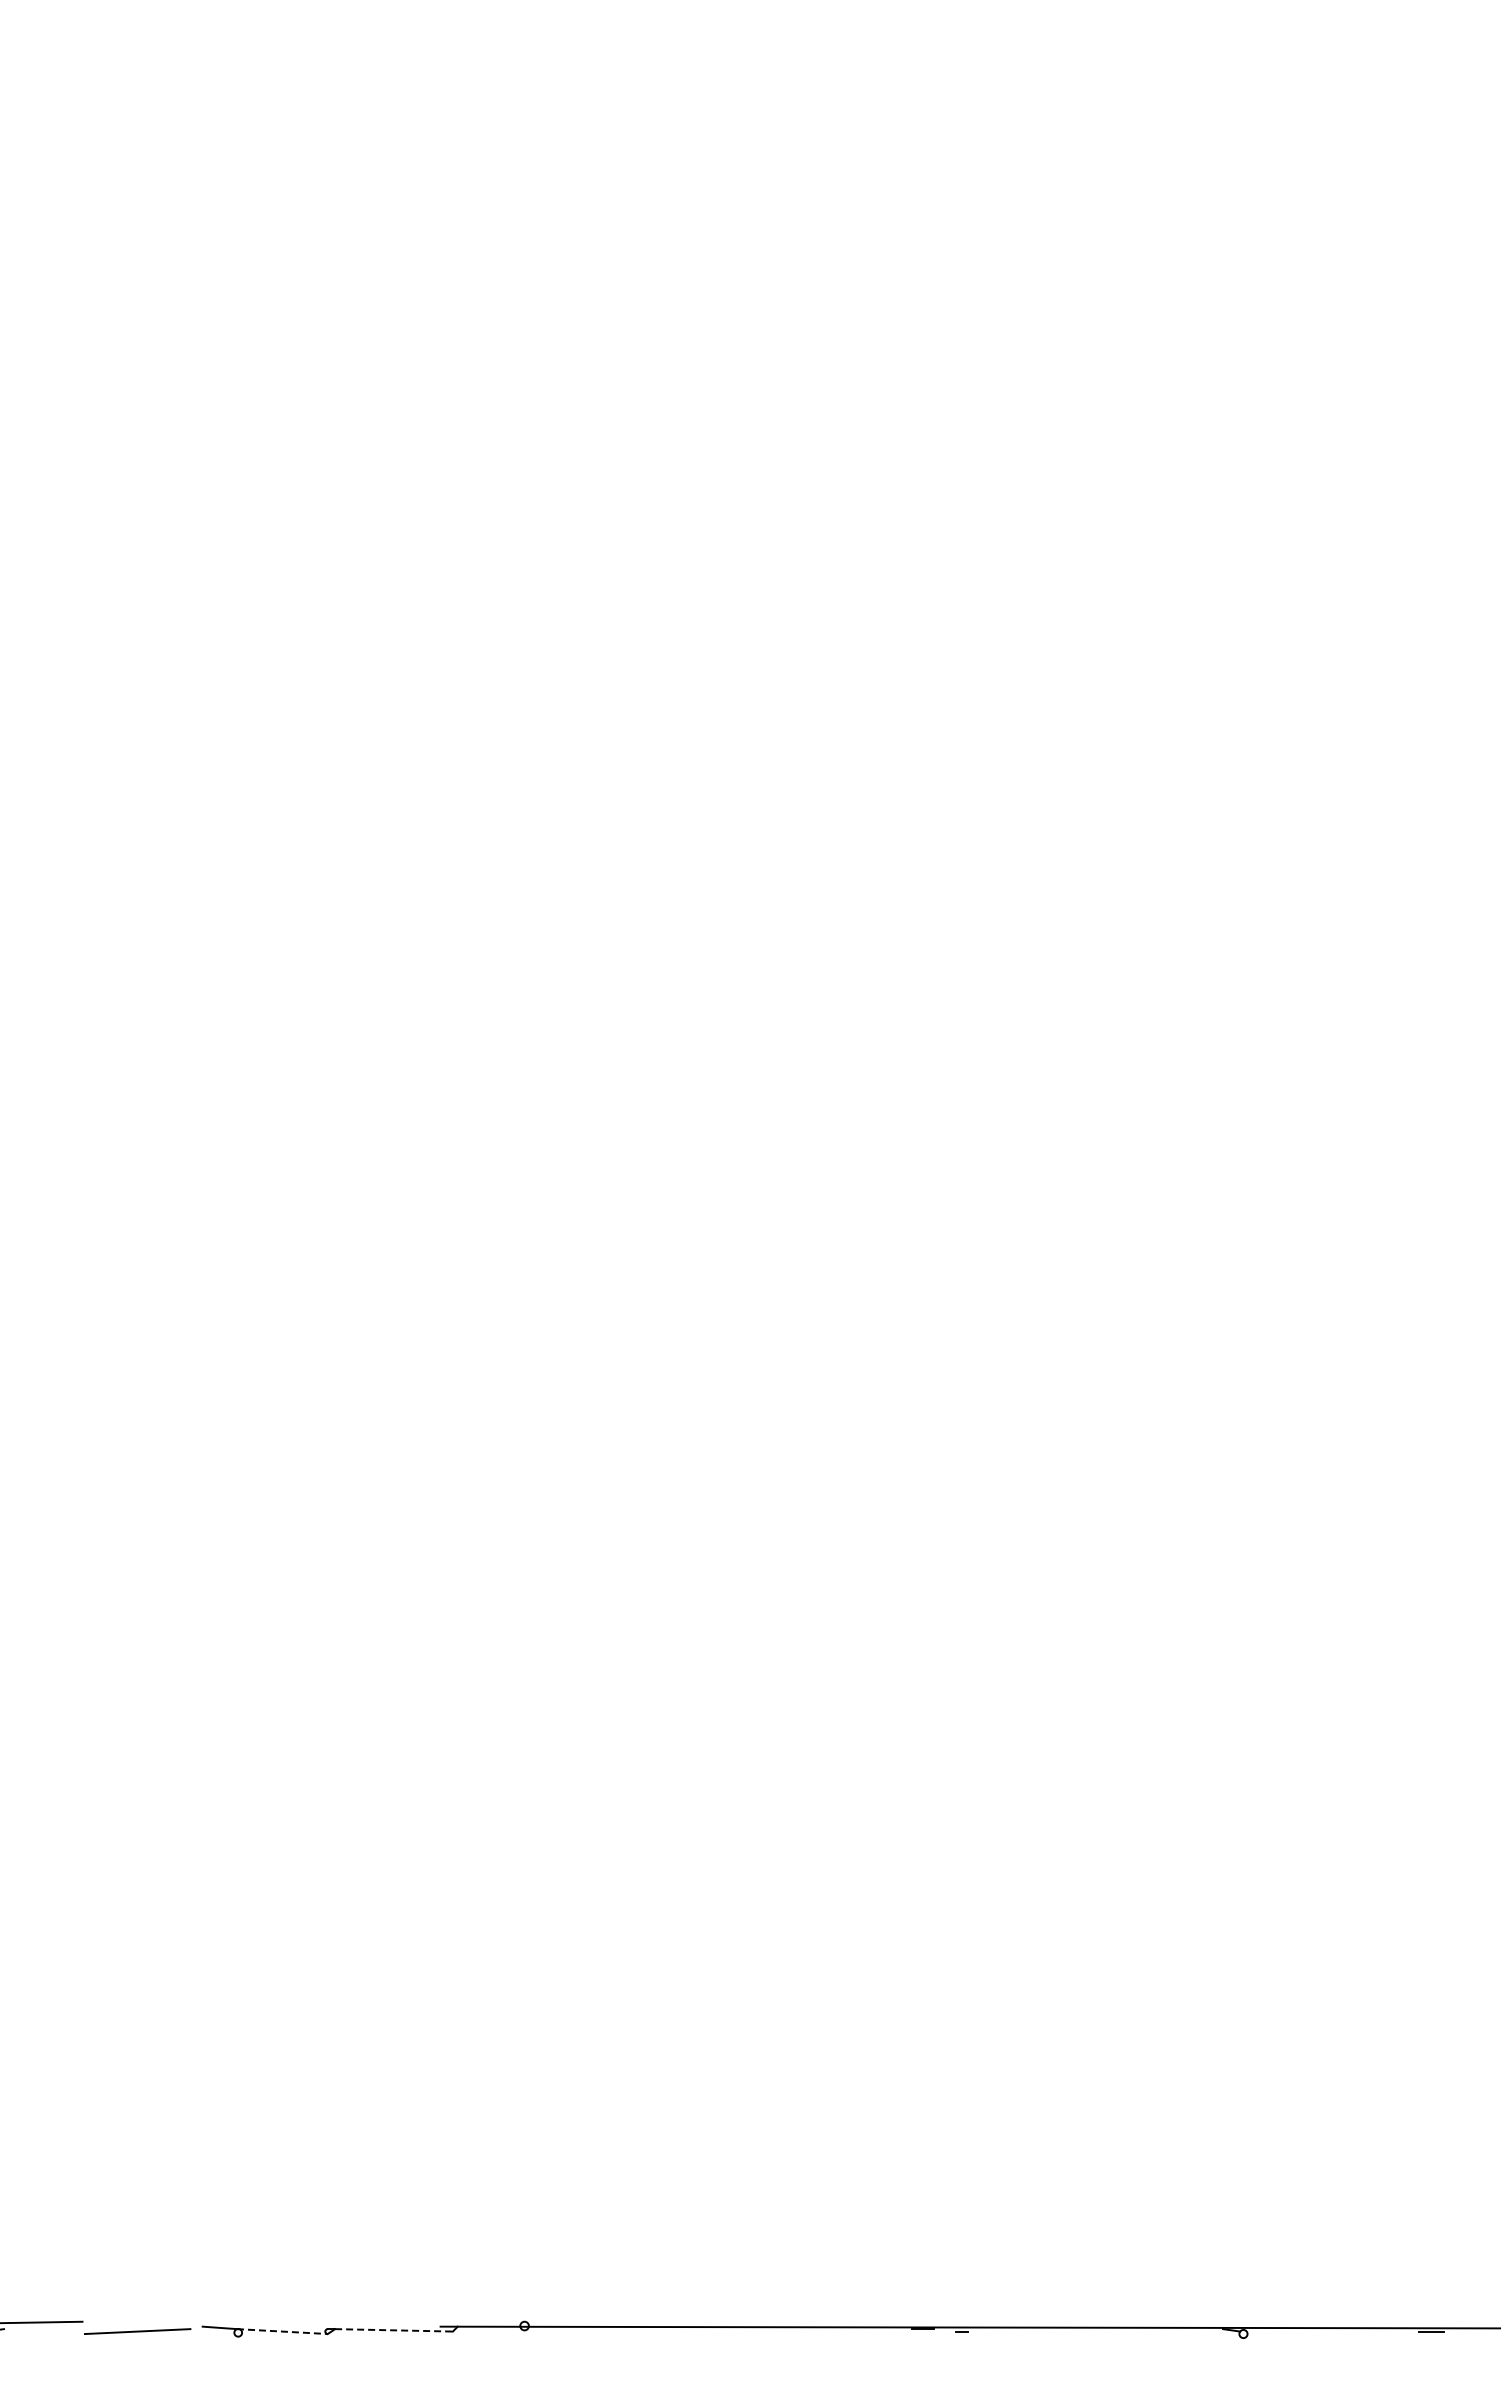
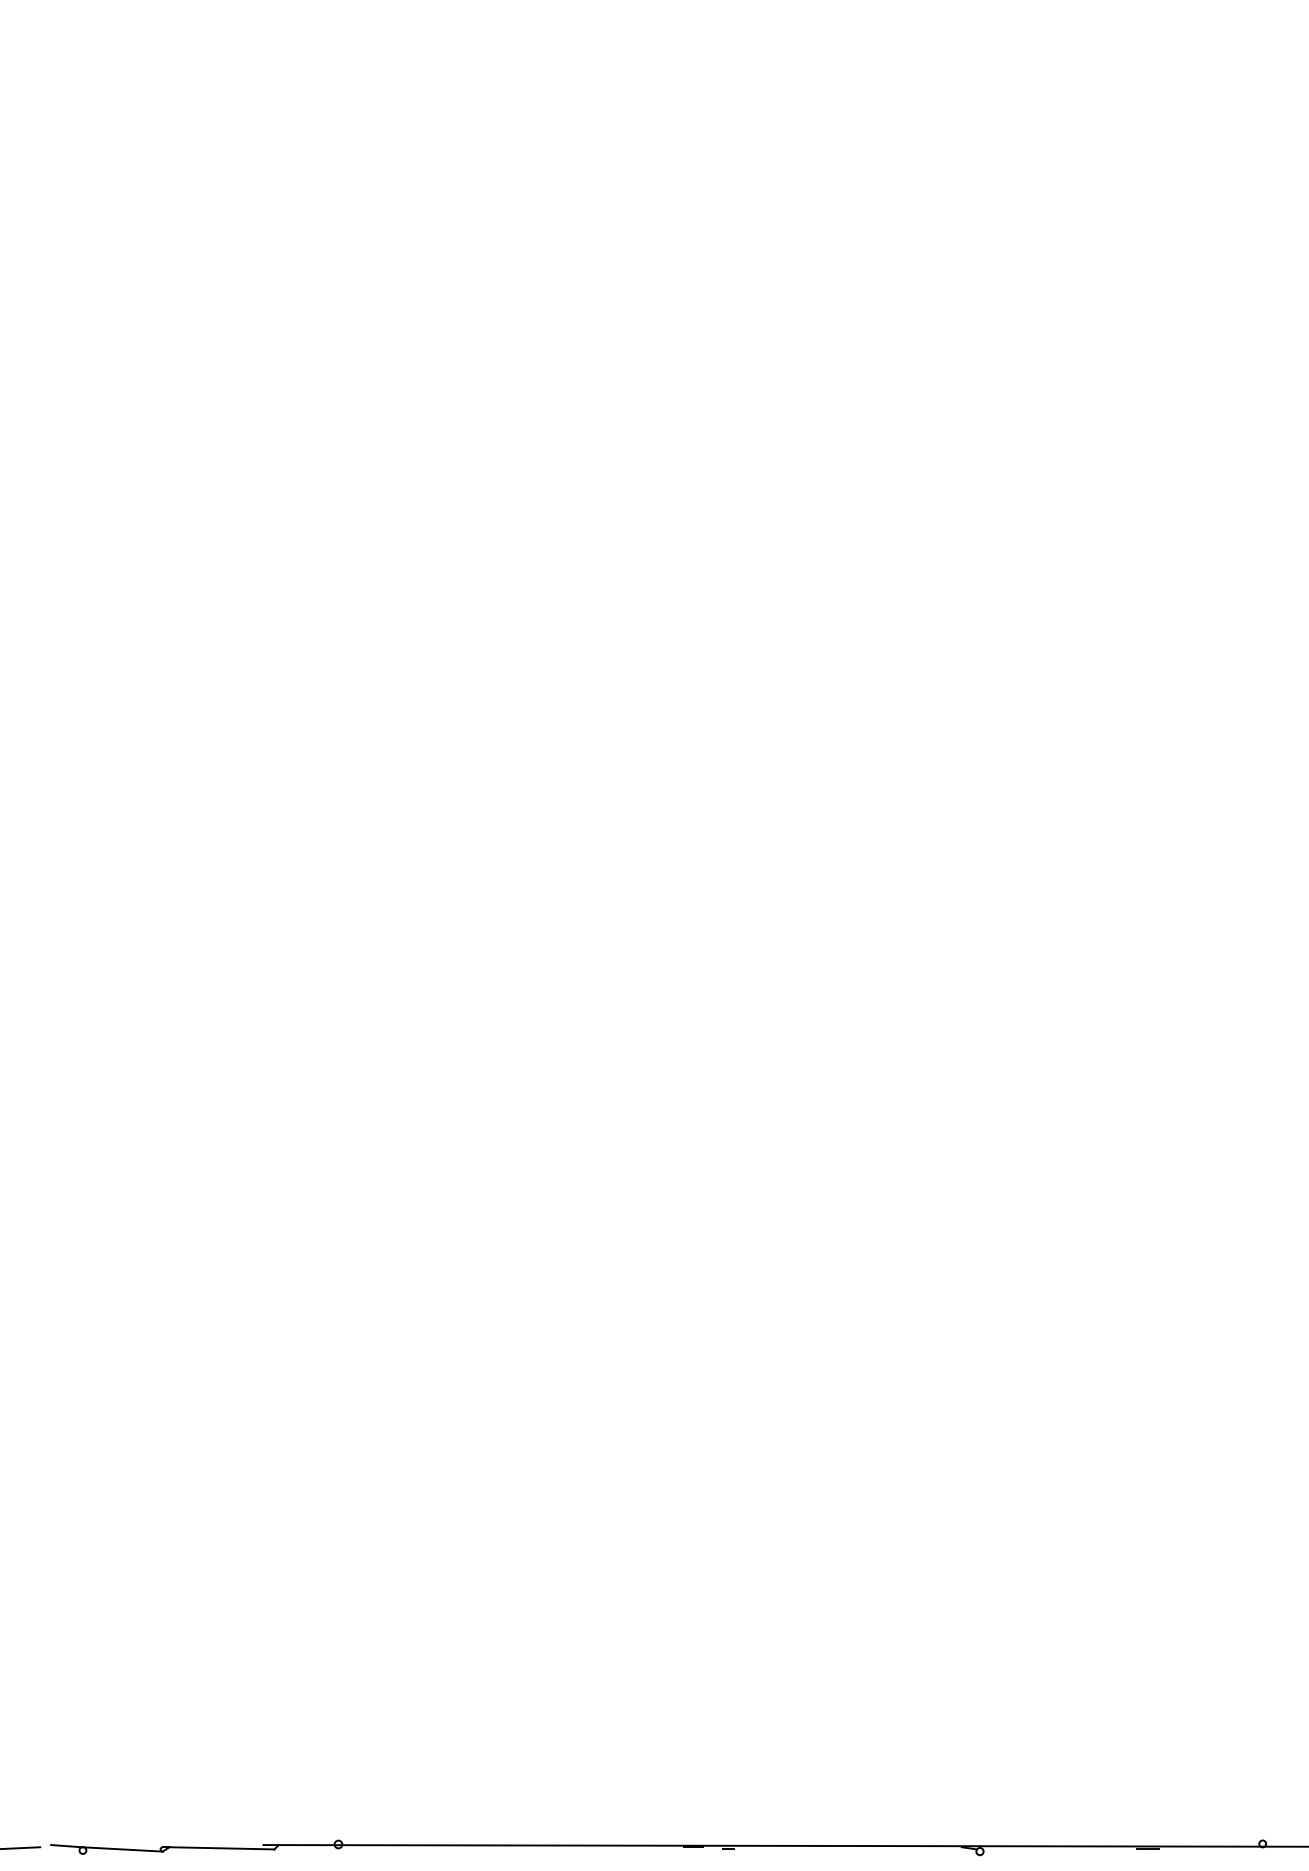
line: (394, 2330) -> (222, 1848), dashed -> solid
line: (282, 2331) -> (122, 1849), dashed -> solid

